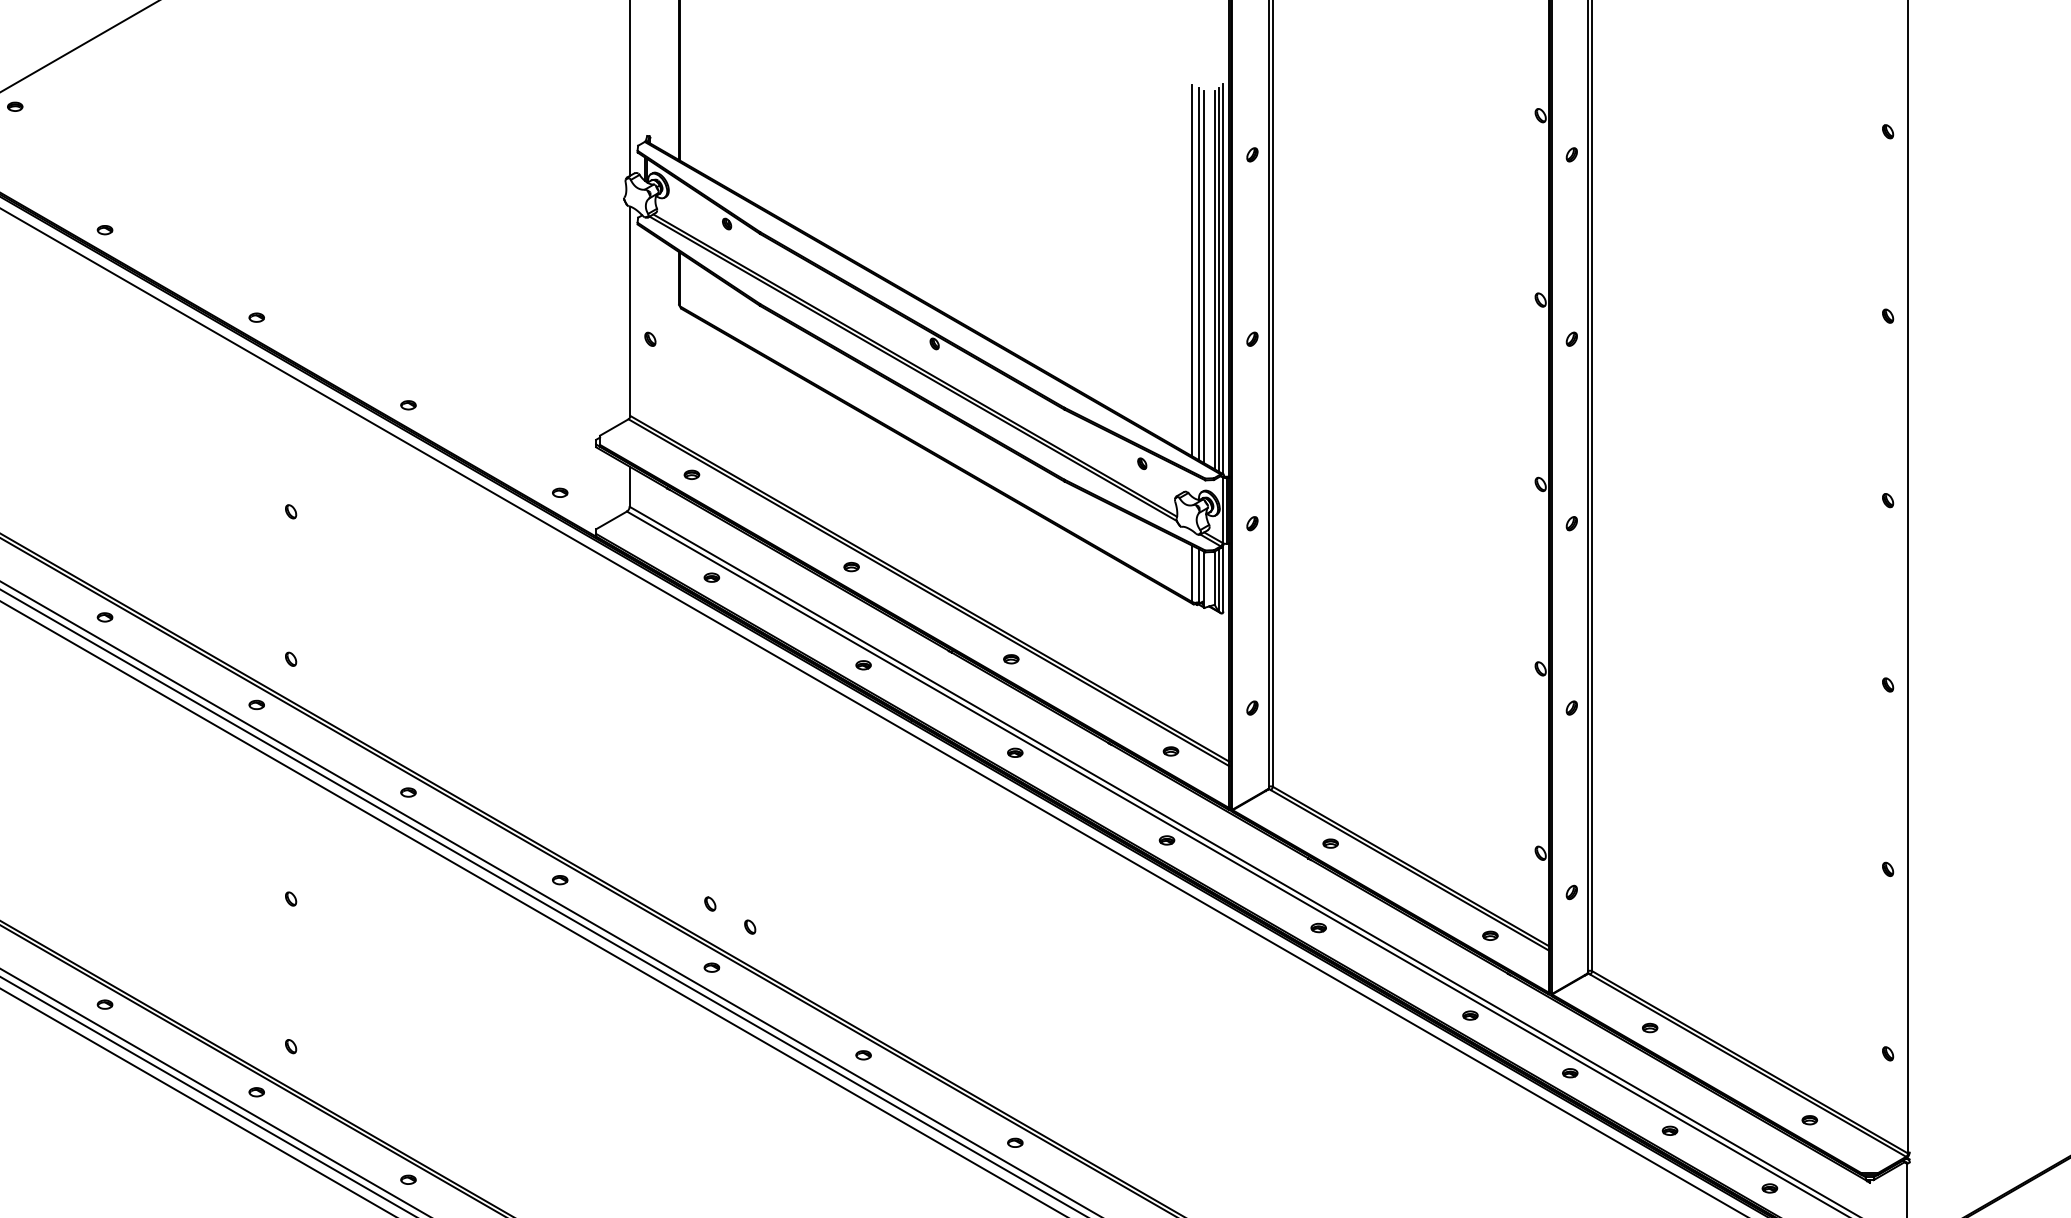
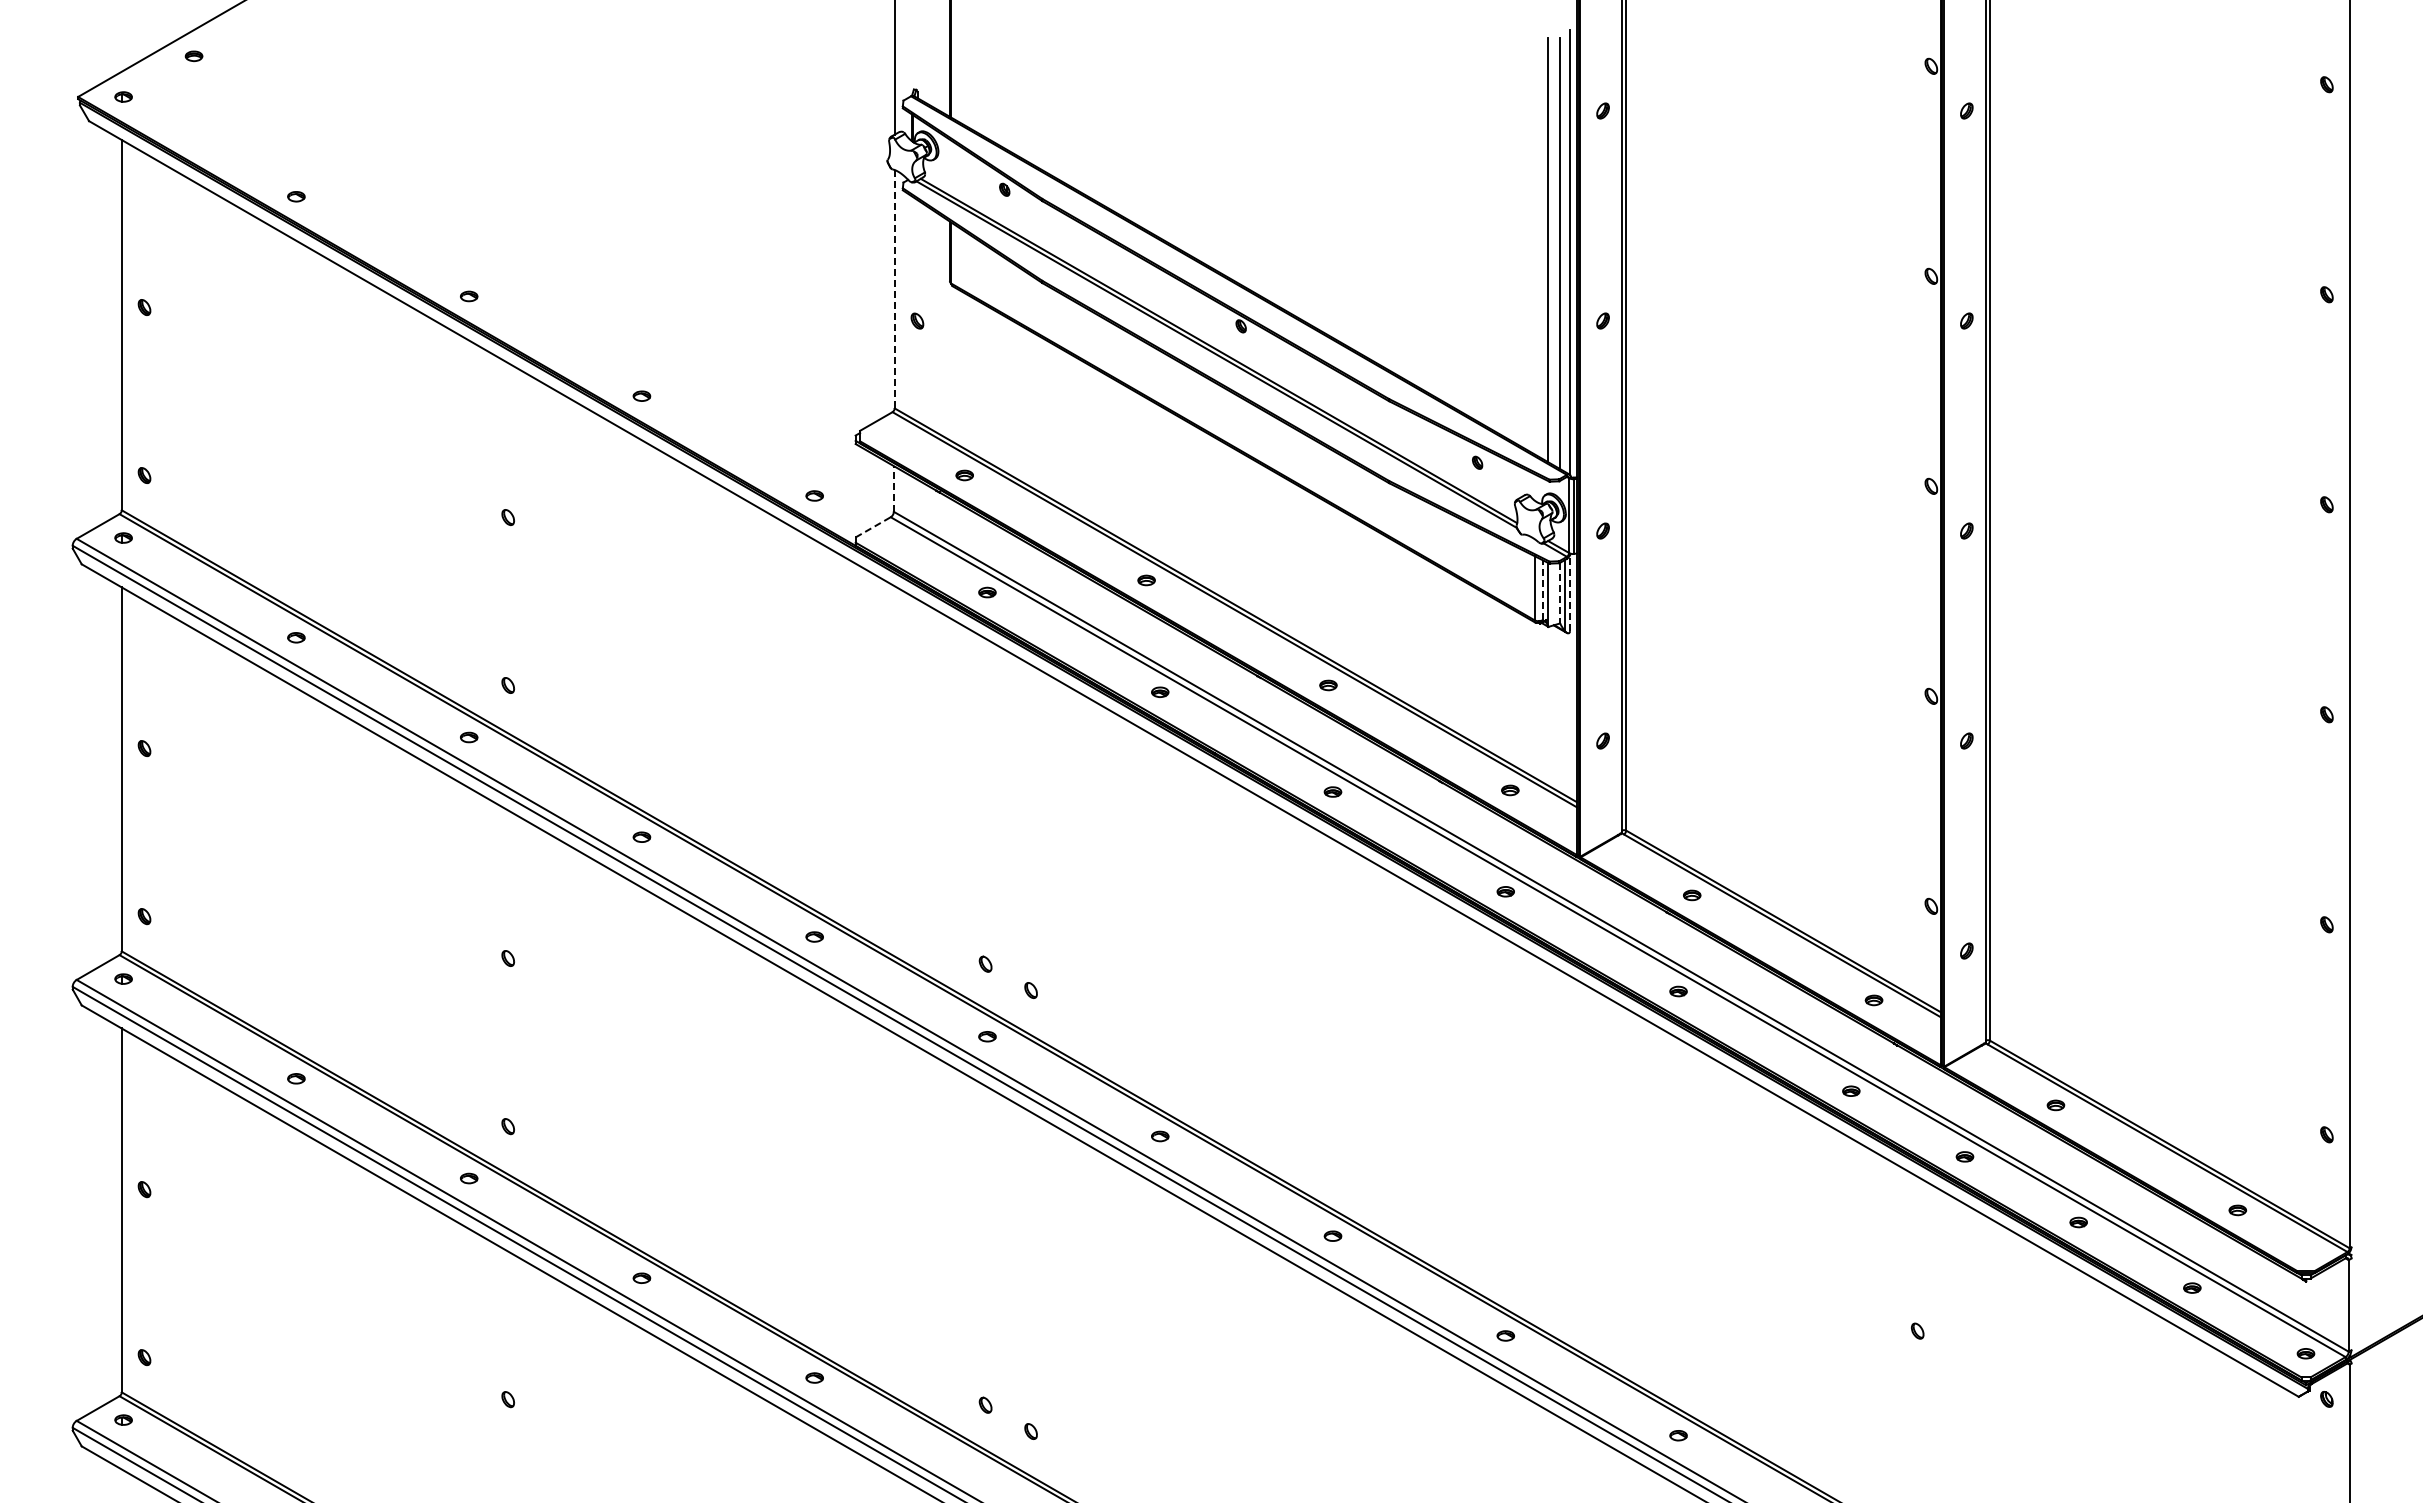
line: (1192, 270) -> (1534, 242), removed
line: (1199, 273) -> (1542, 246), removed
line: (1219, 279) -> (1565, 253), removed
line: (630, 310) -> (894, 288), solid -> dashed
line: (629, 486) -> (893, 488), solid -> dashed
line: (611, 520) -> (873, 527), solid -> dashed
line: (1199, 575) -> (1542, 589), solid -> dashed
line: (1215, 578) -> (1560, 593), solid -> dashed
line: (1223, 578) -> (1570, 593), solid -> dashed

